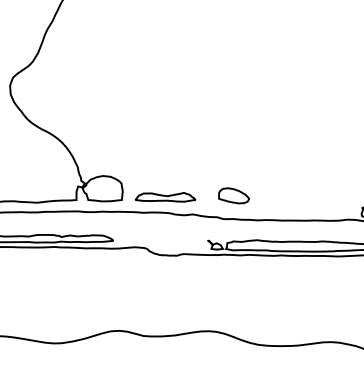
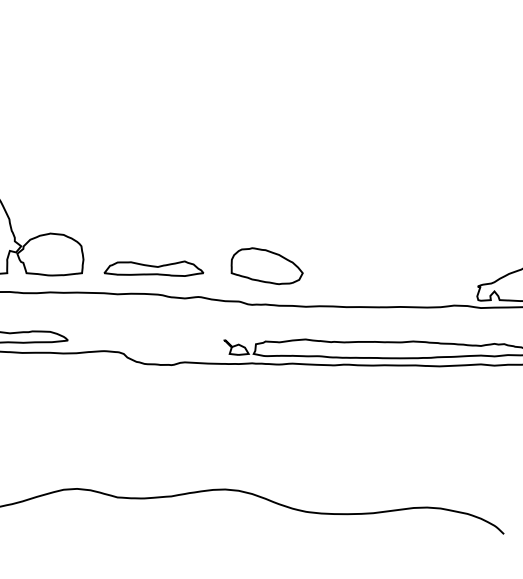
part: (233, 195) -> (266, 265), size x1.43

